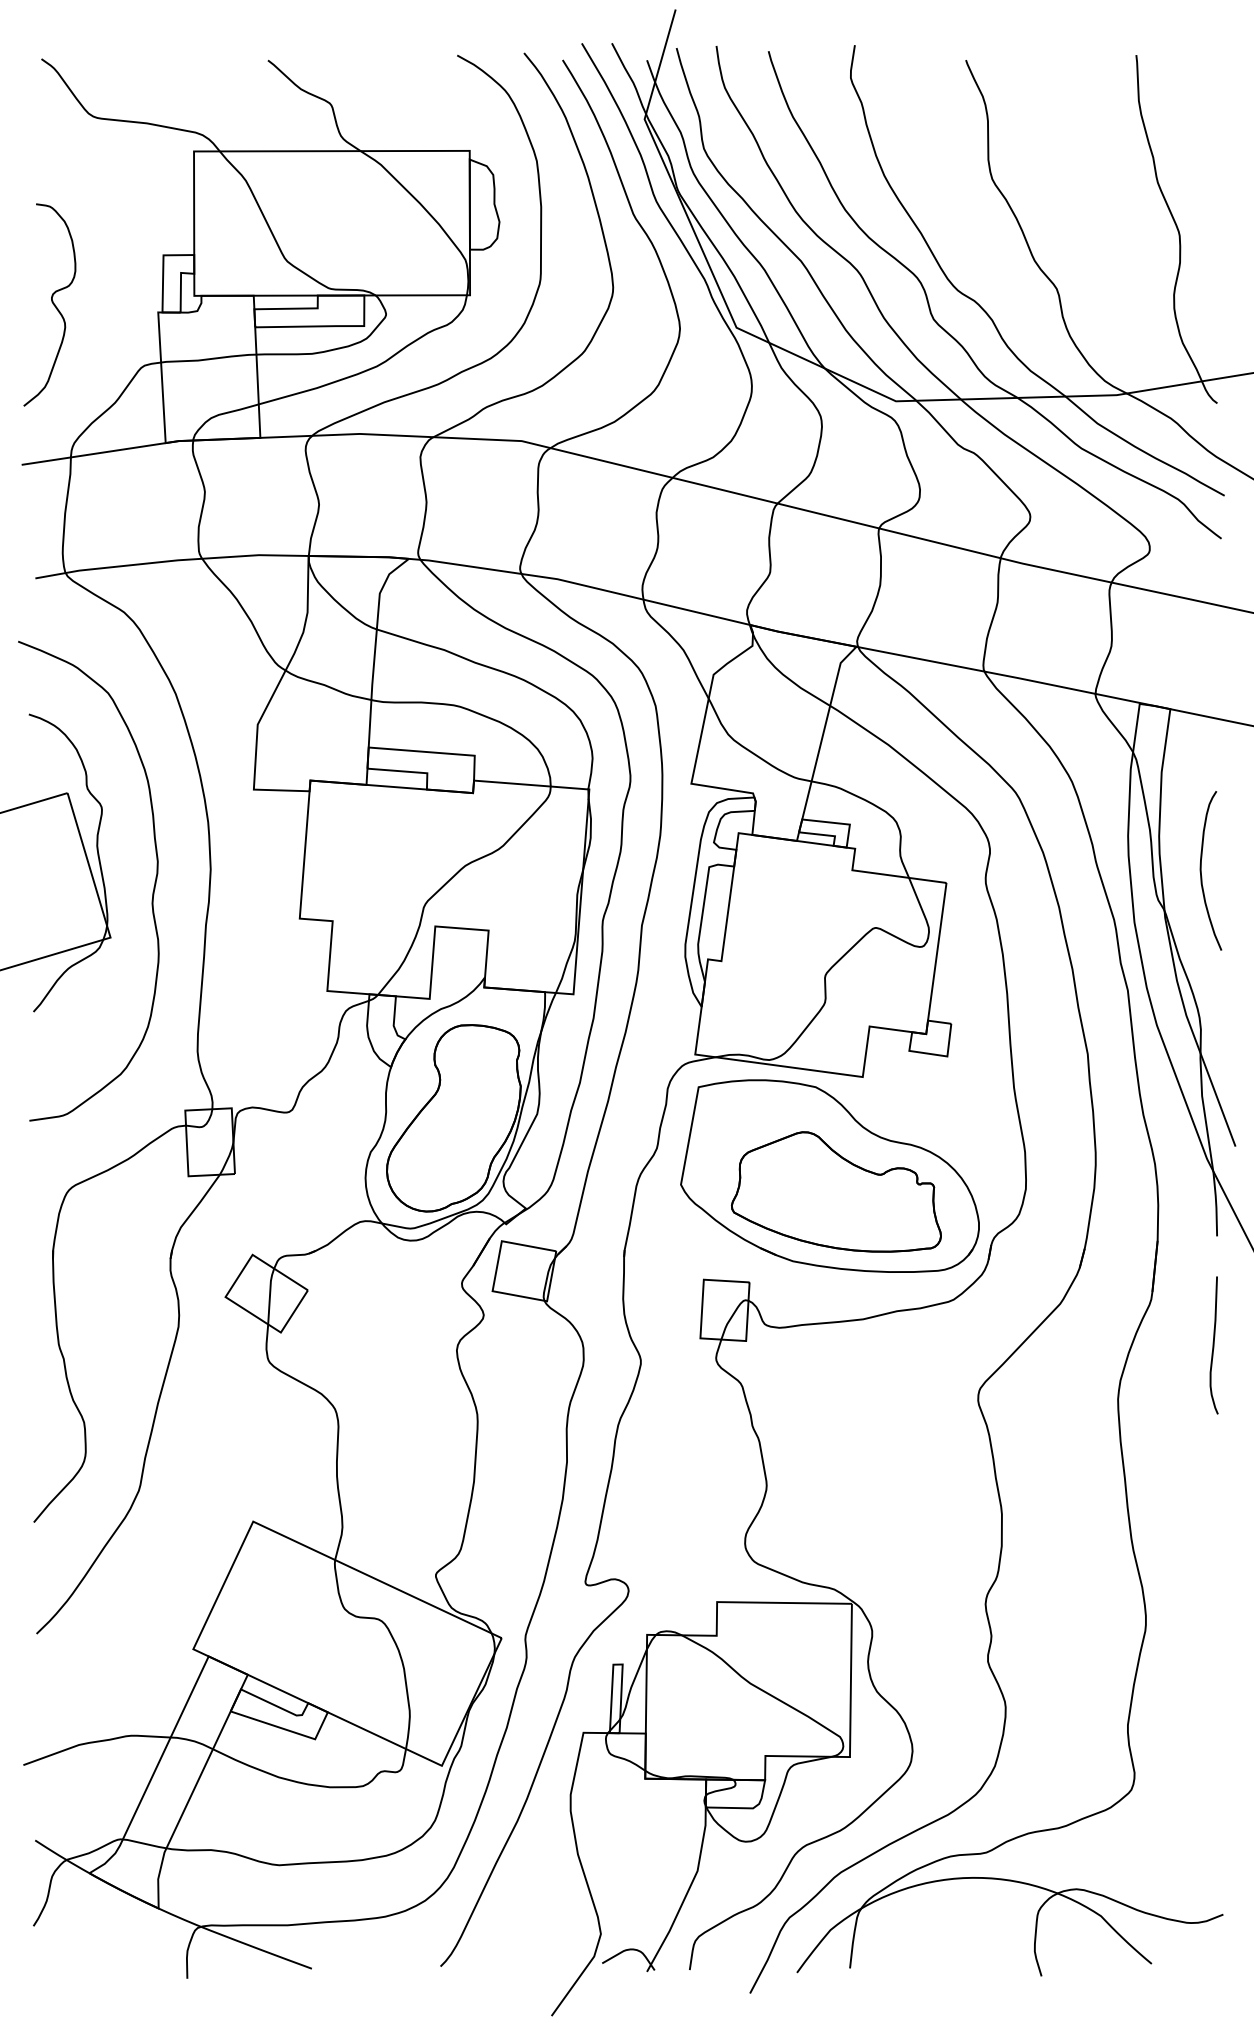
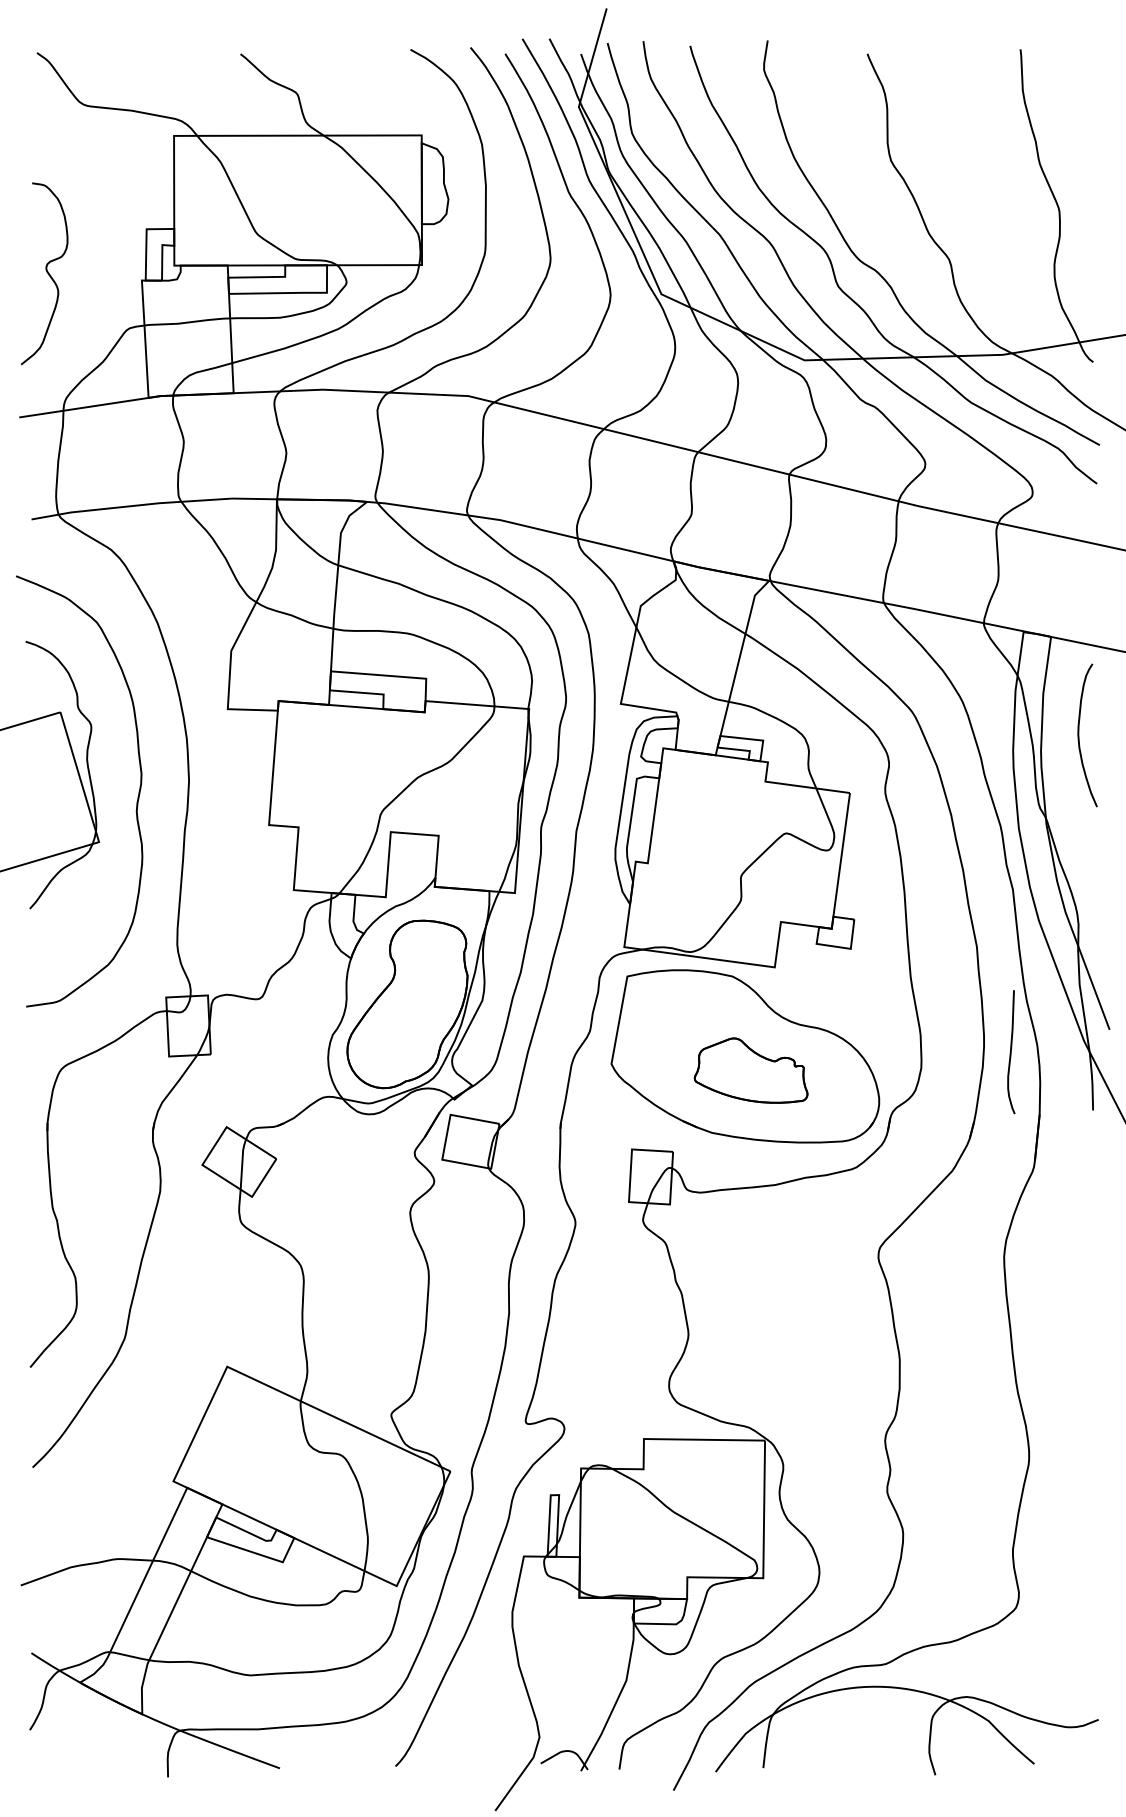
curve: (1201, 870) -> (1079, 735), moved
part: (836, 1191) -> (751, 1070), size x0.6
curve: (1213, 1345) -> (1010, 1052), moved

